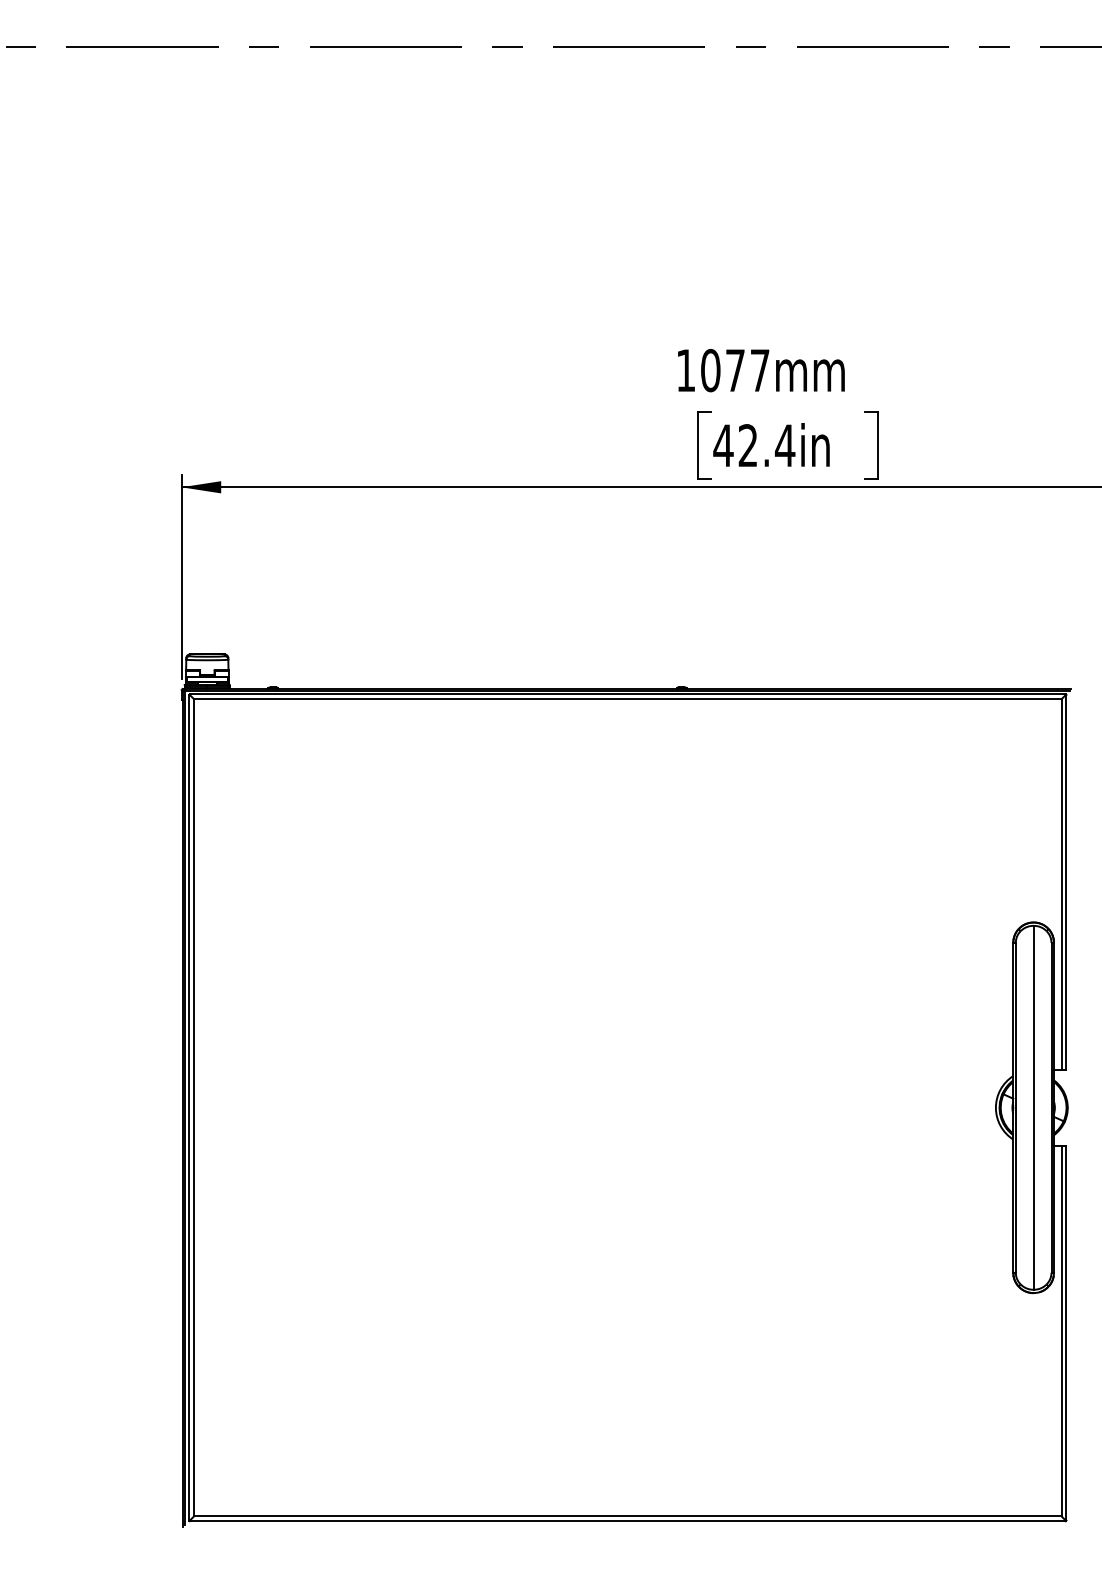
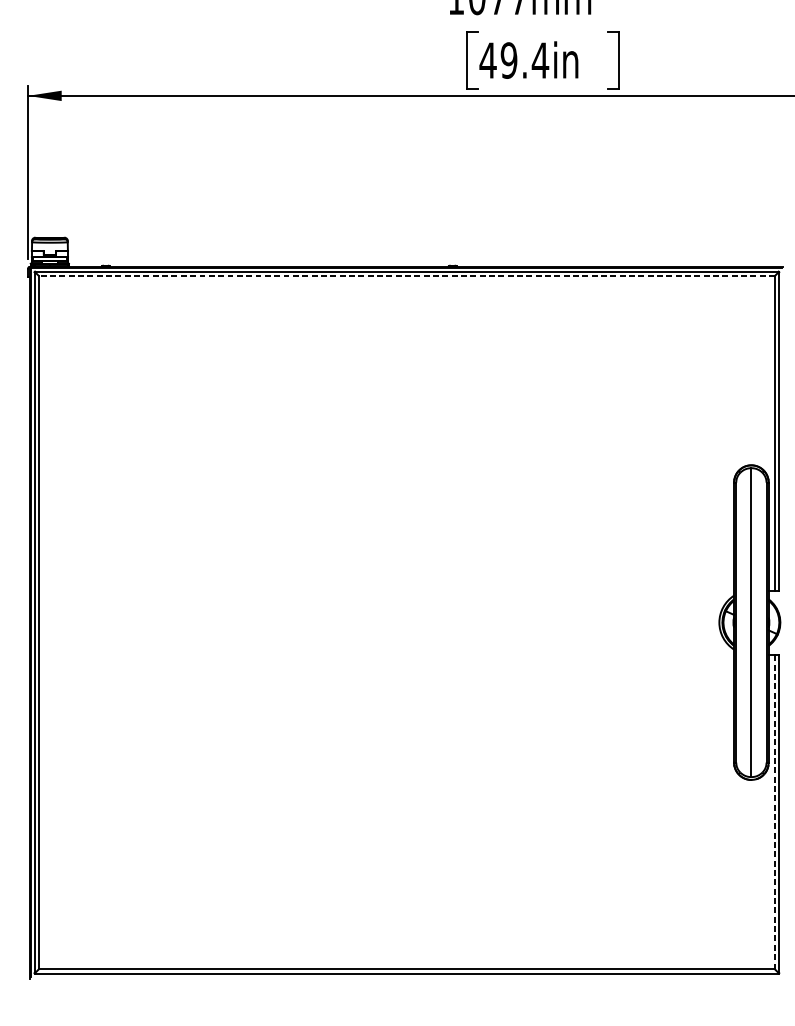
text: (747, 445) -> (508, 60), 42.4in -> 49.4in
line: (627, 699) -> (406, 276), solid -> dashed
line: (1061, 1330) -> (775, 811), solid -> dashed

